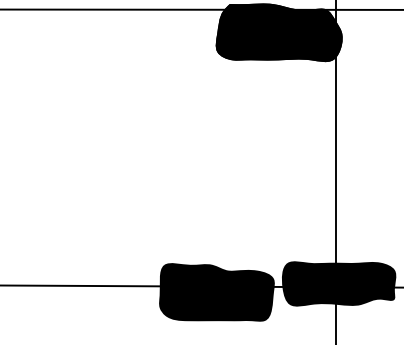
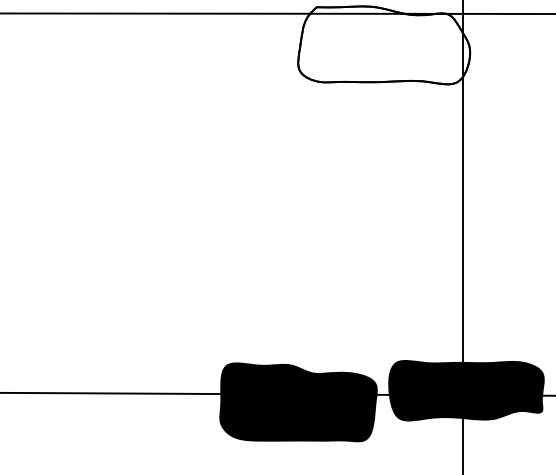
fill: (279, 32) -> (384, 45), removed

